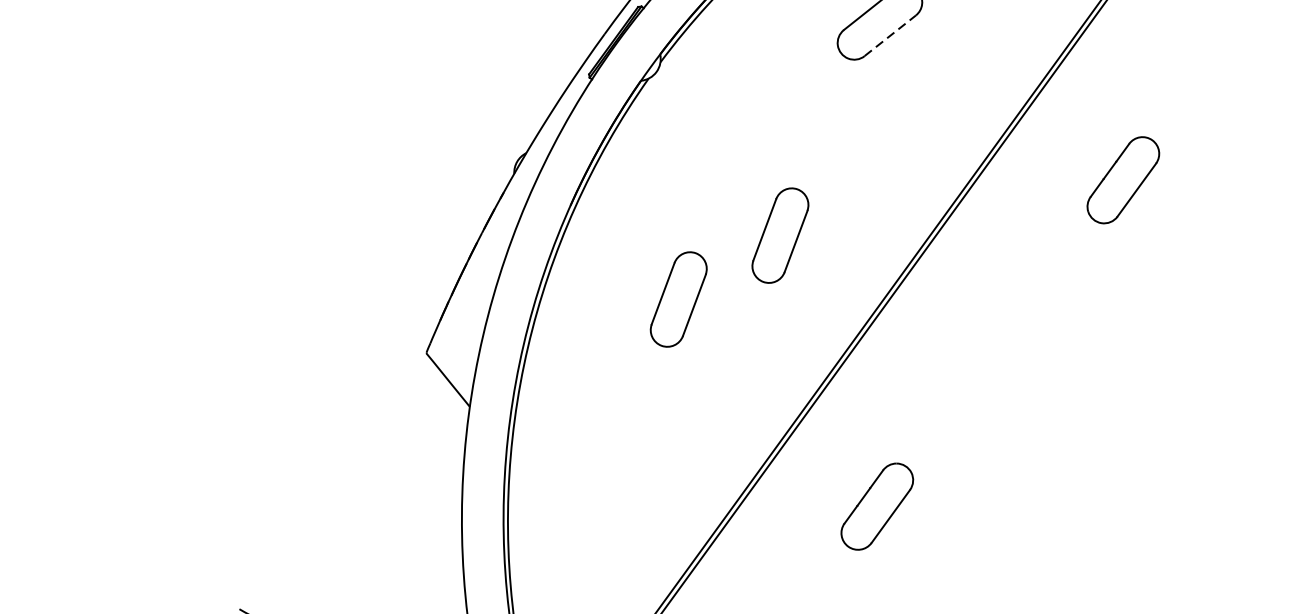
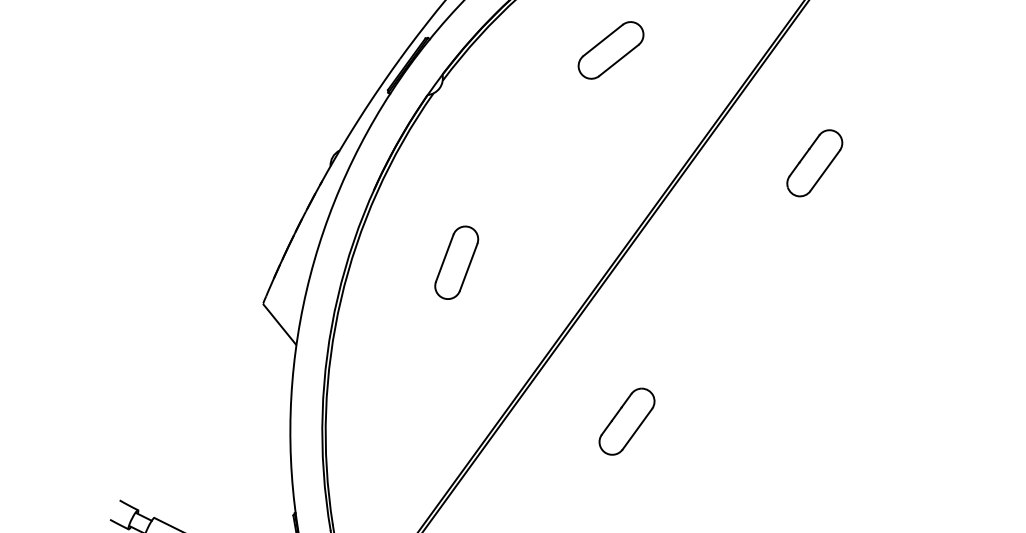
line: (890, 35) -> (619, 60), dashed -> solid
part: (1122, 180) -> (814, 163), moved
part: (780, 235) -> (534, 213), removed
part: (876, 506) -> (626, 421), moved

